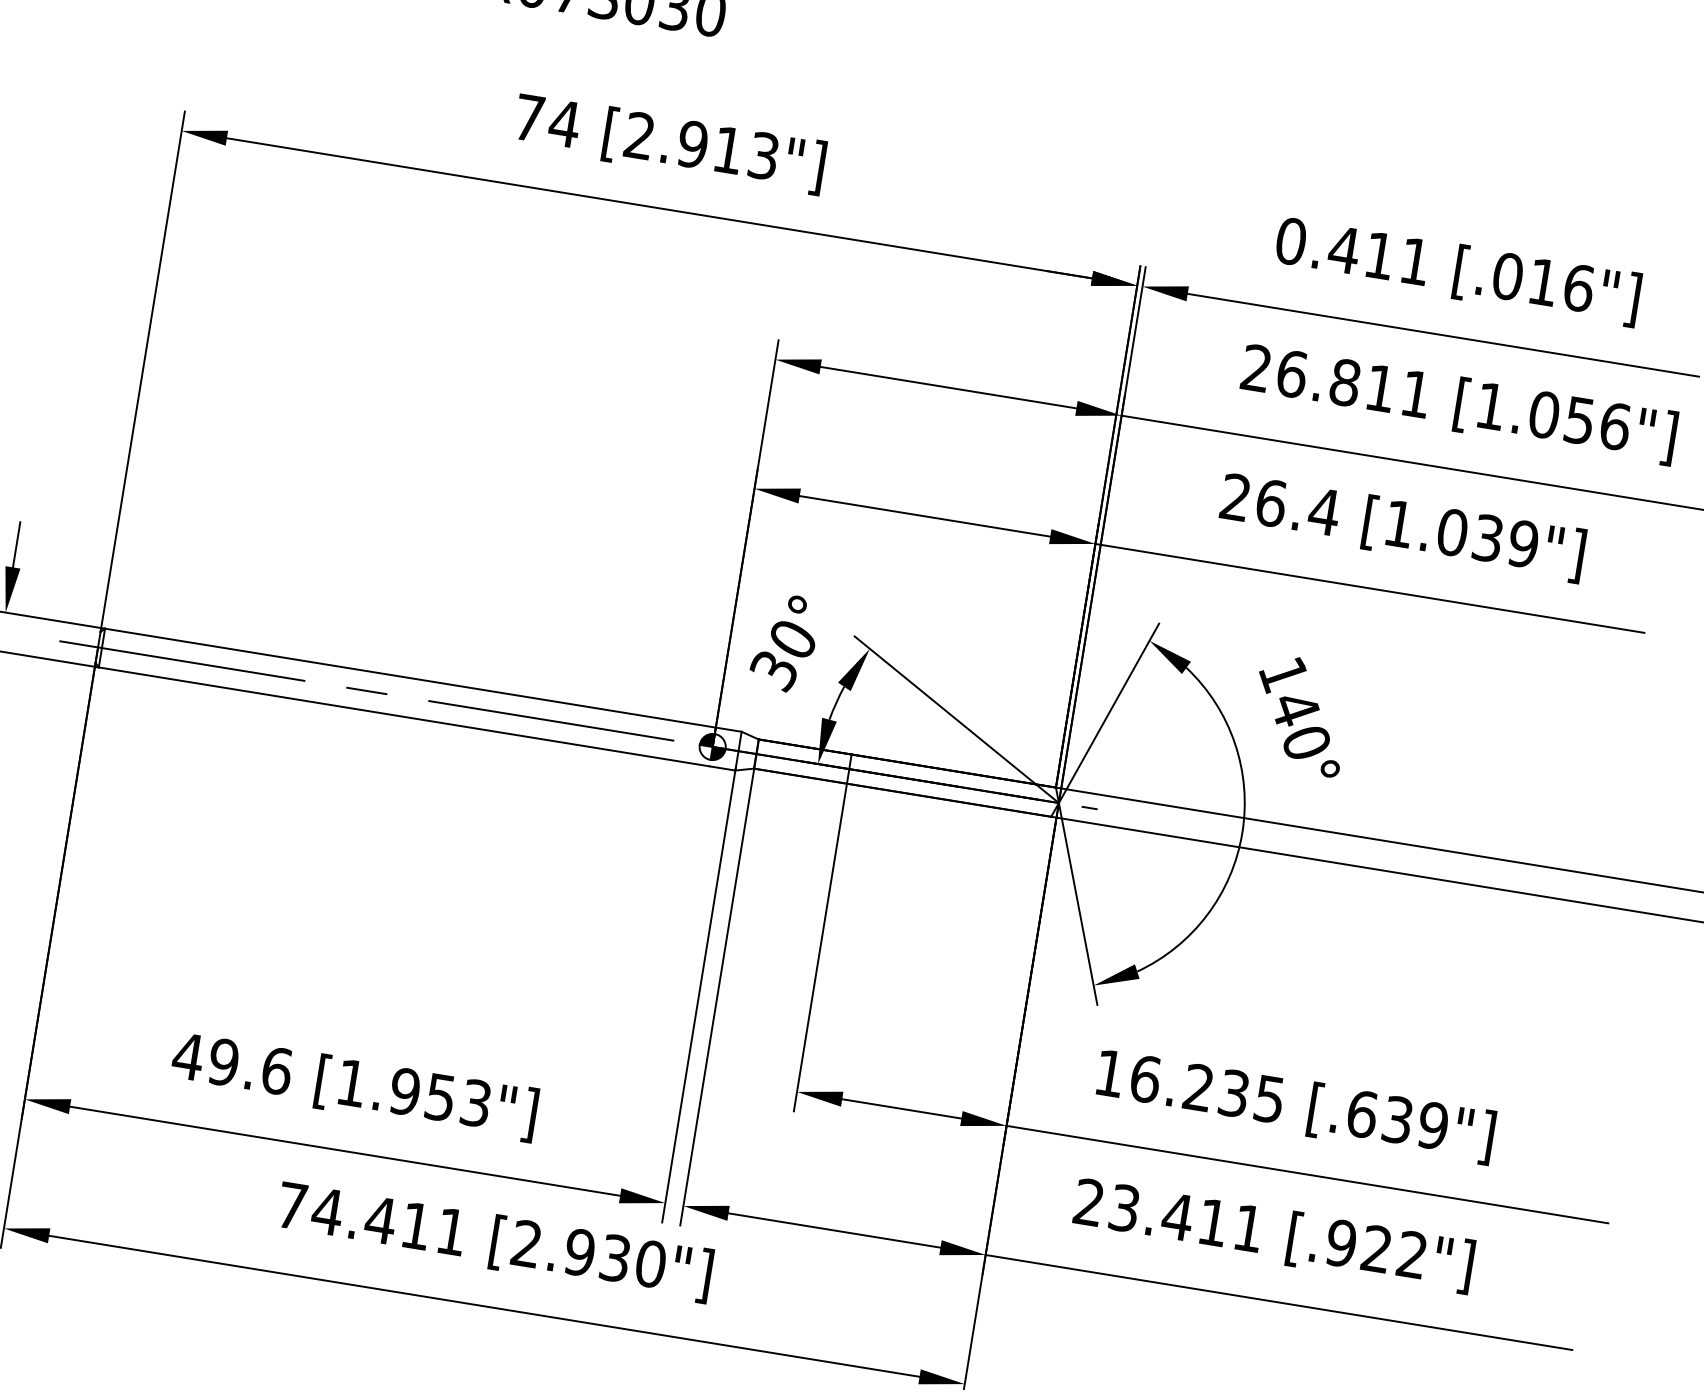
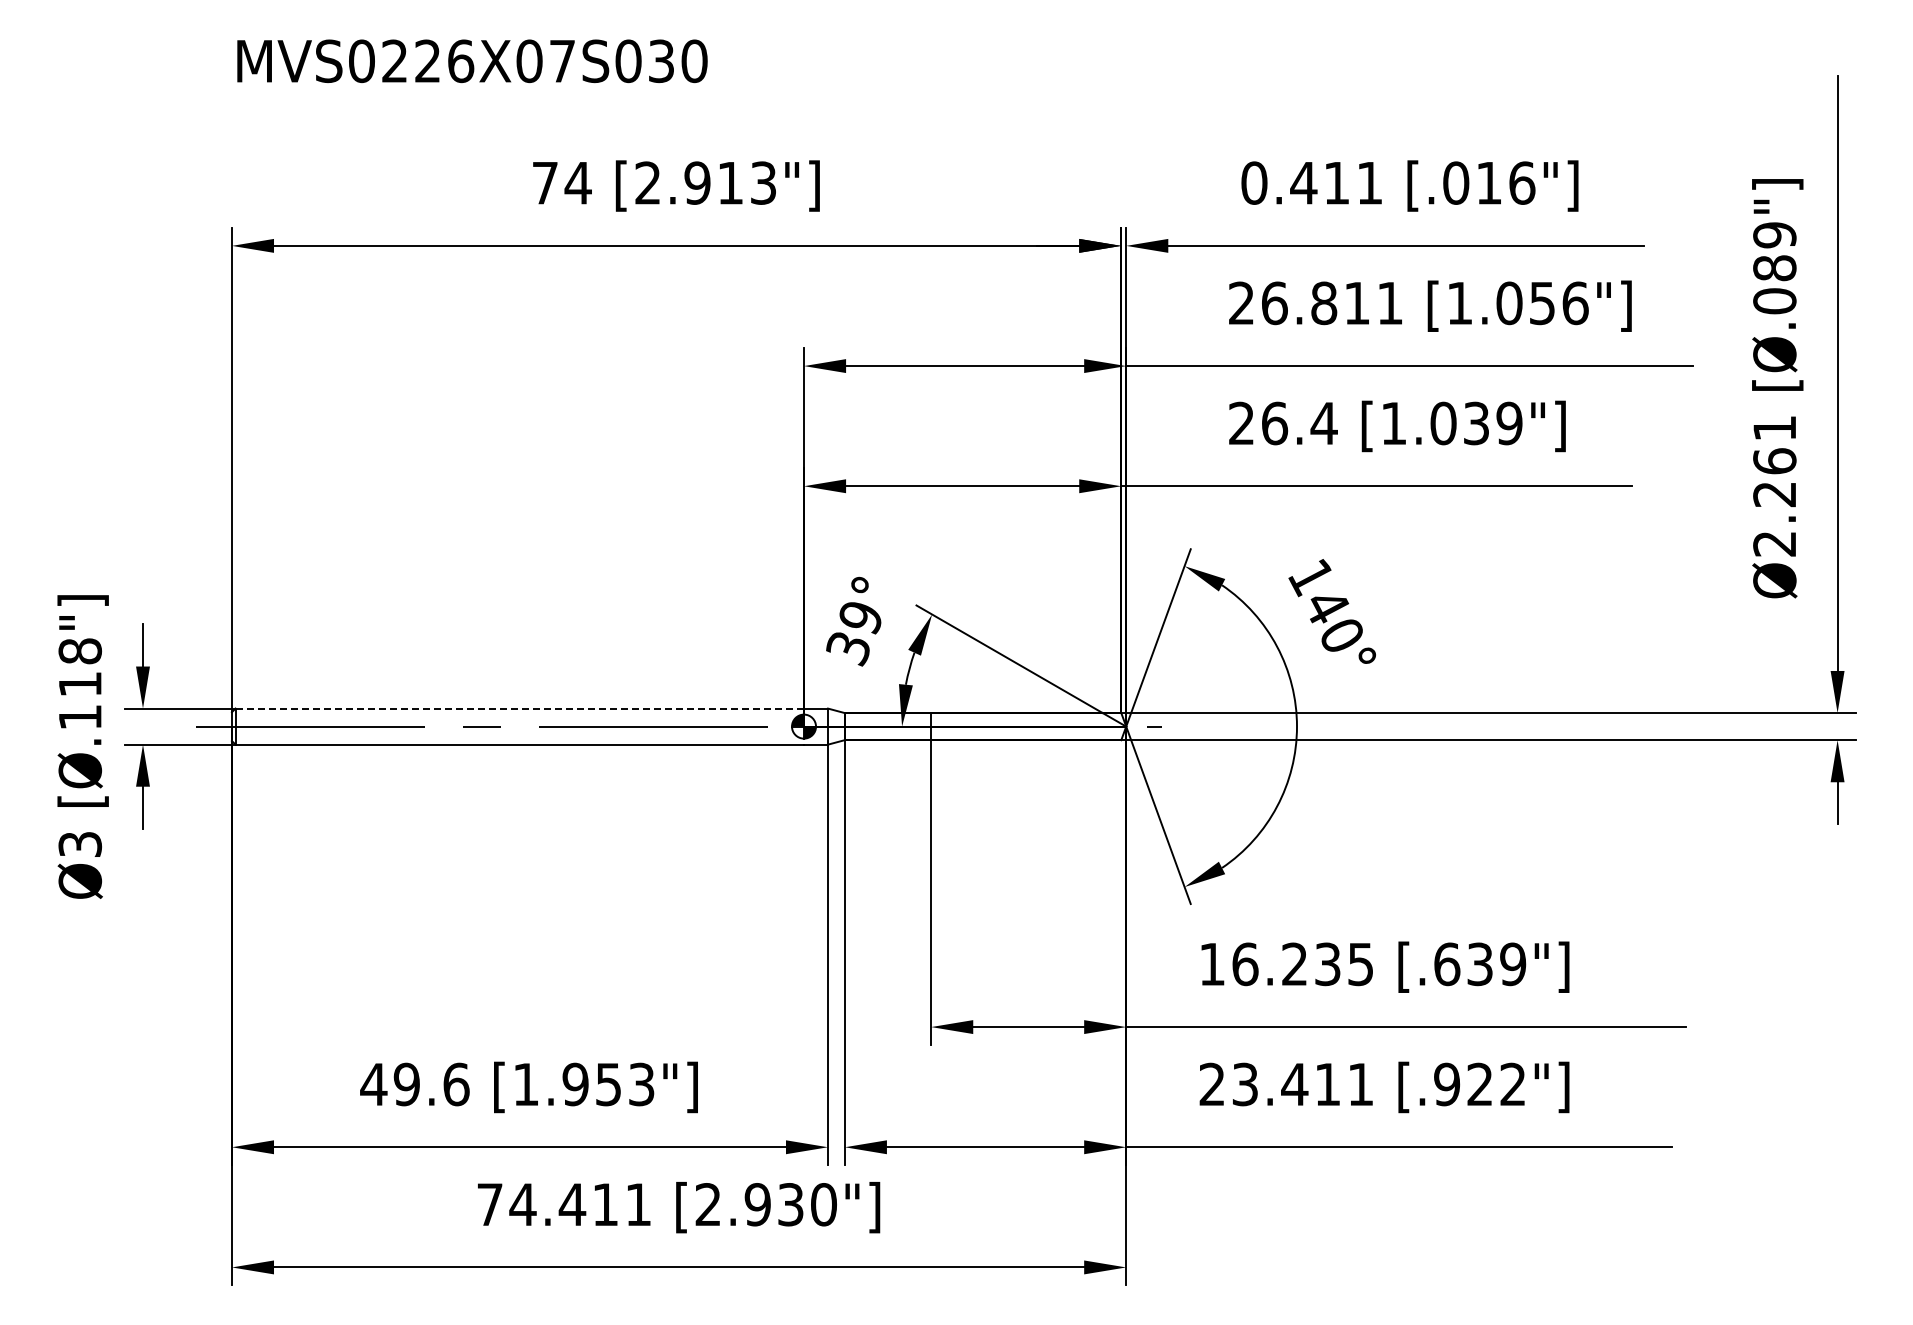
text: (792, 640) -> (860, 618), 30° -> 39°
line: (410, 678) -> (519, 708), solid -> dashed

